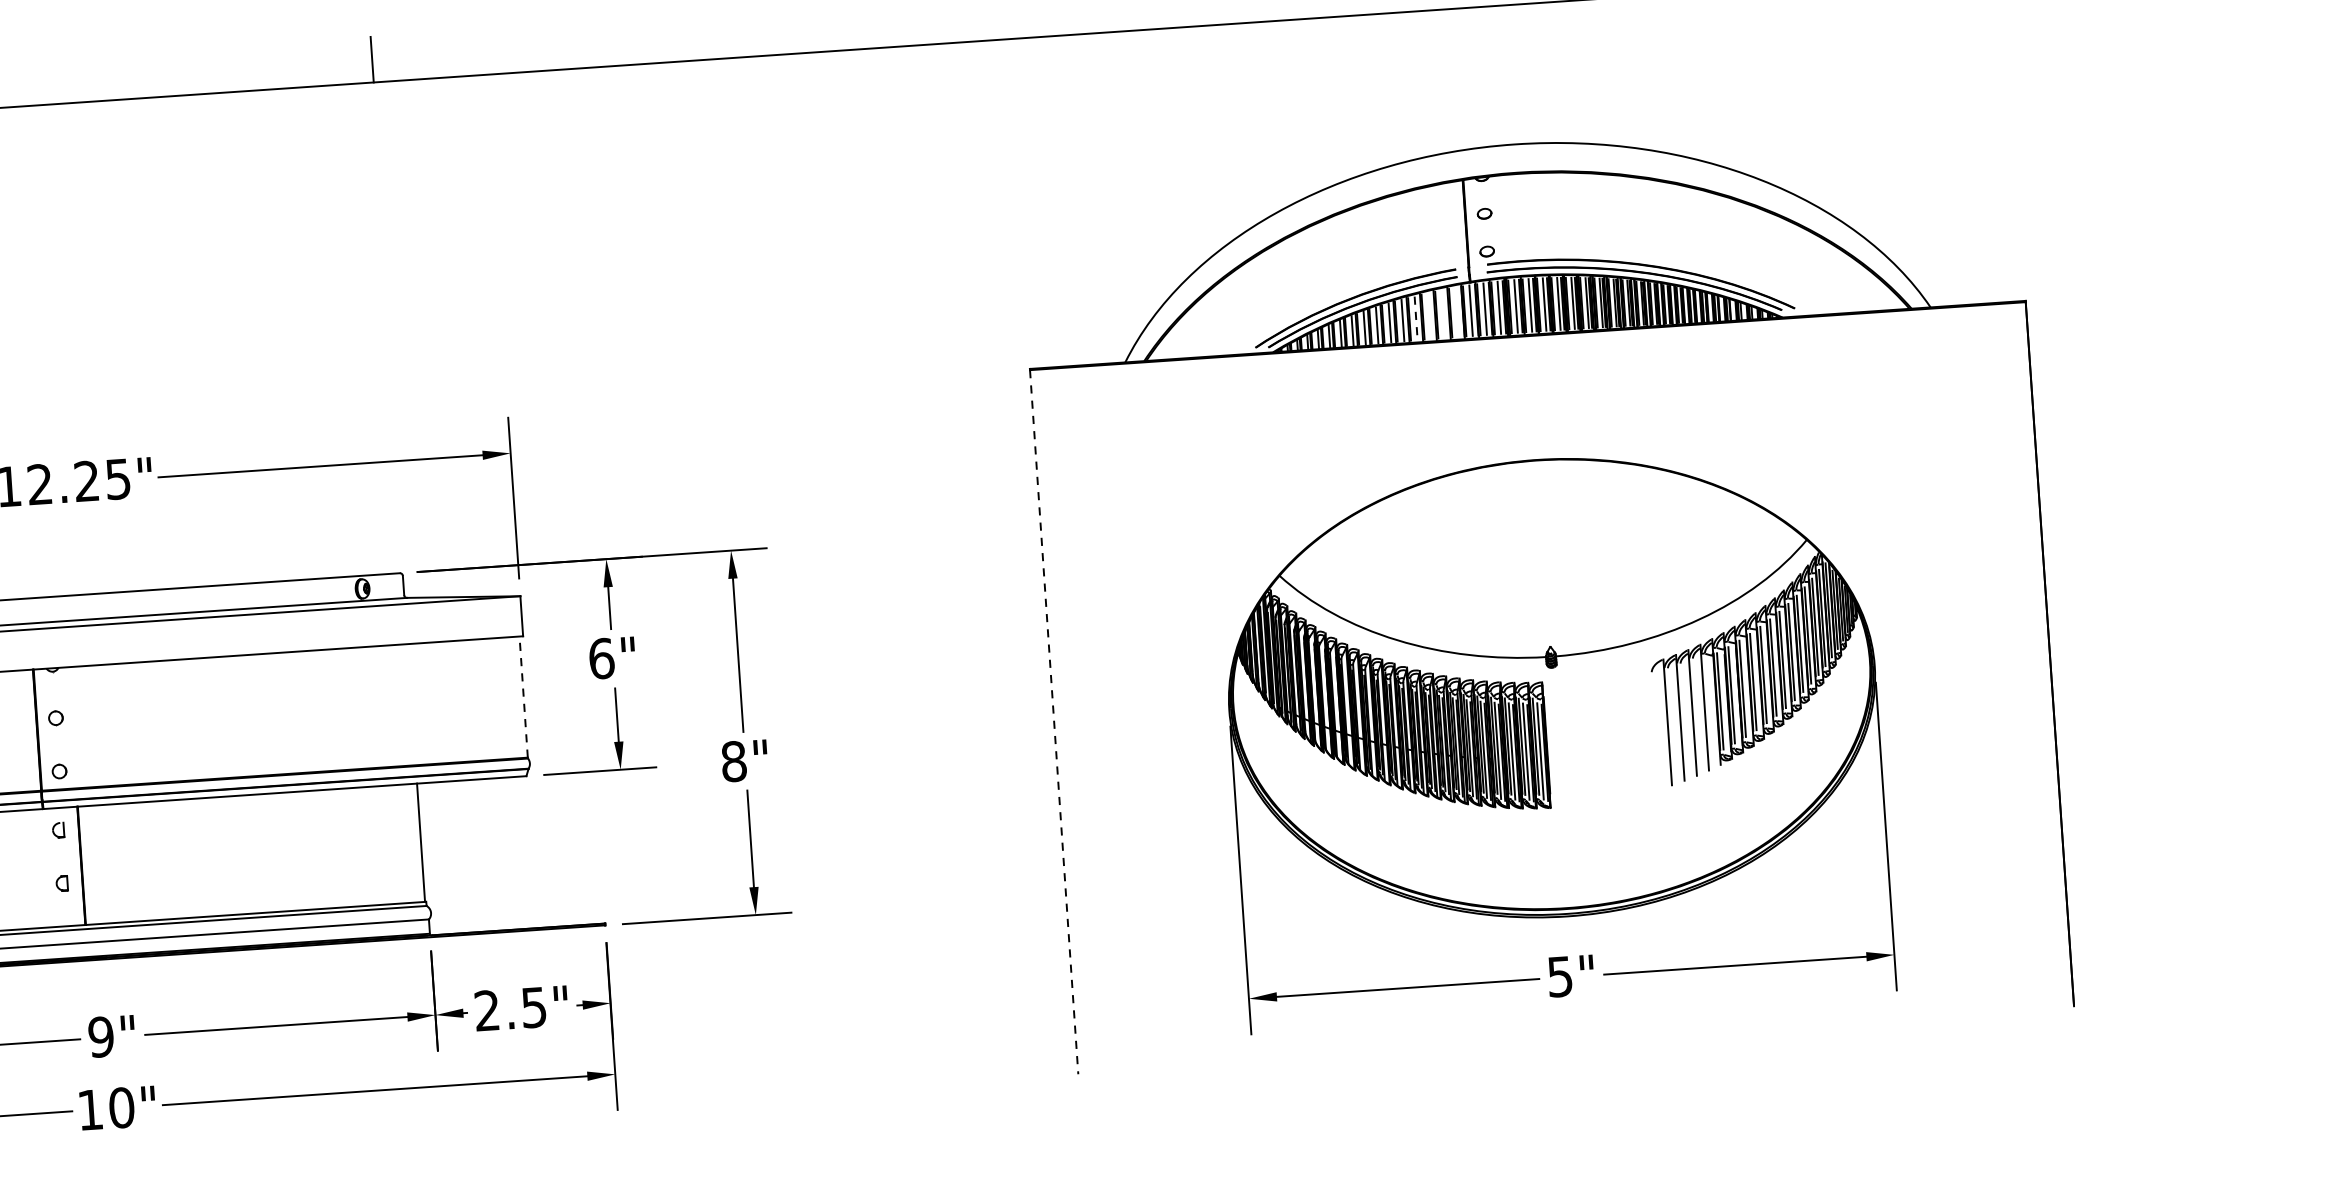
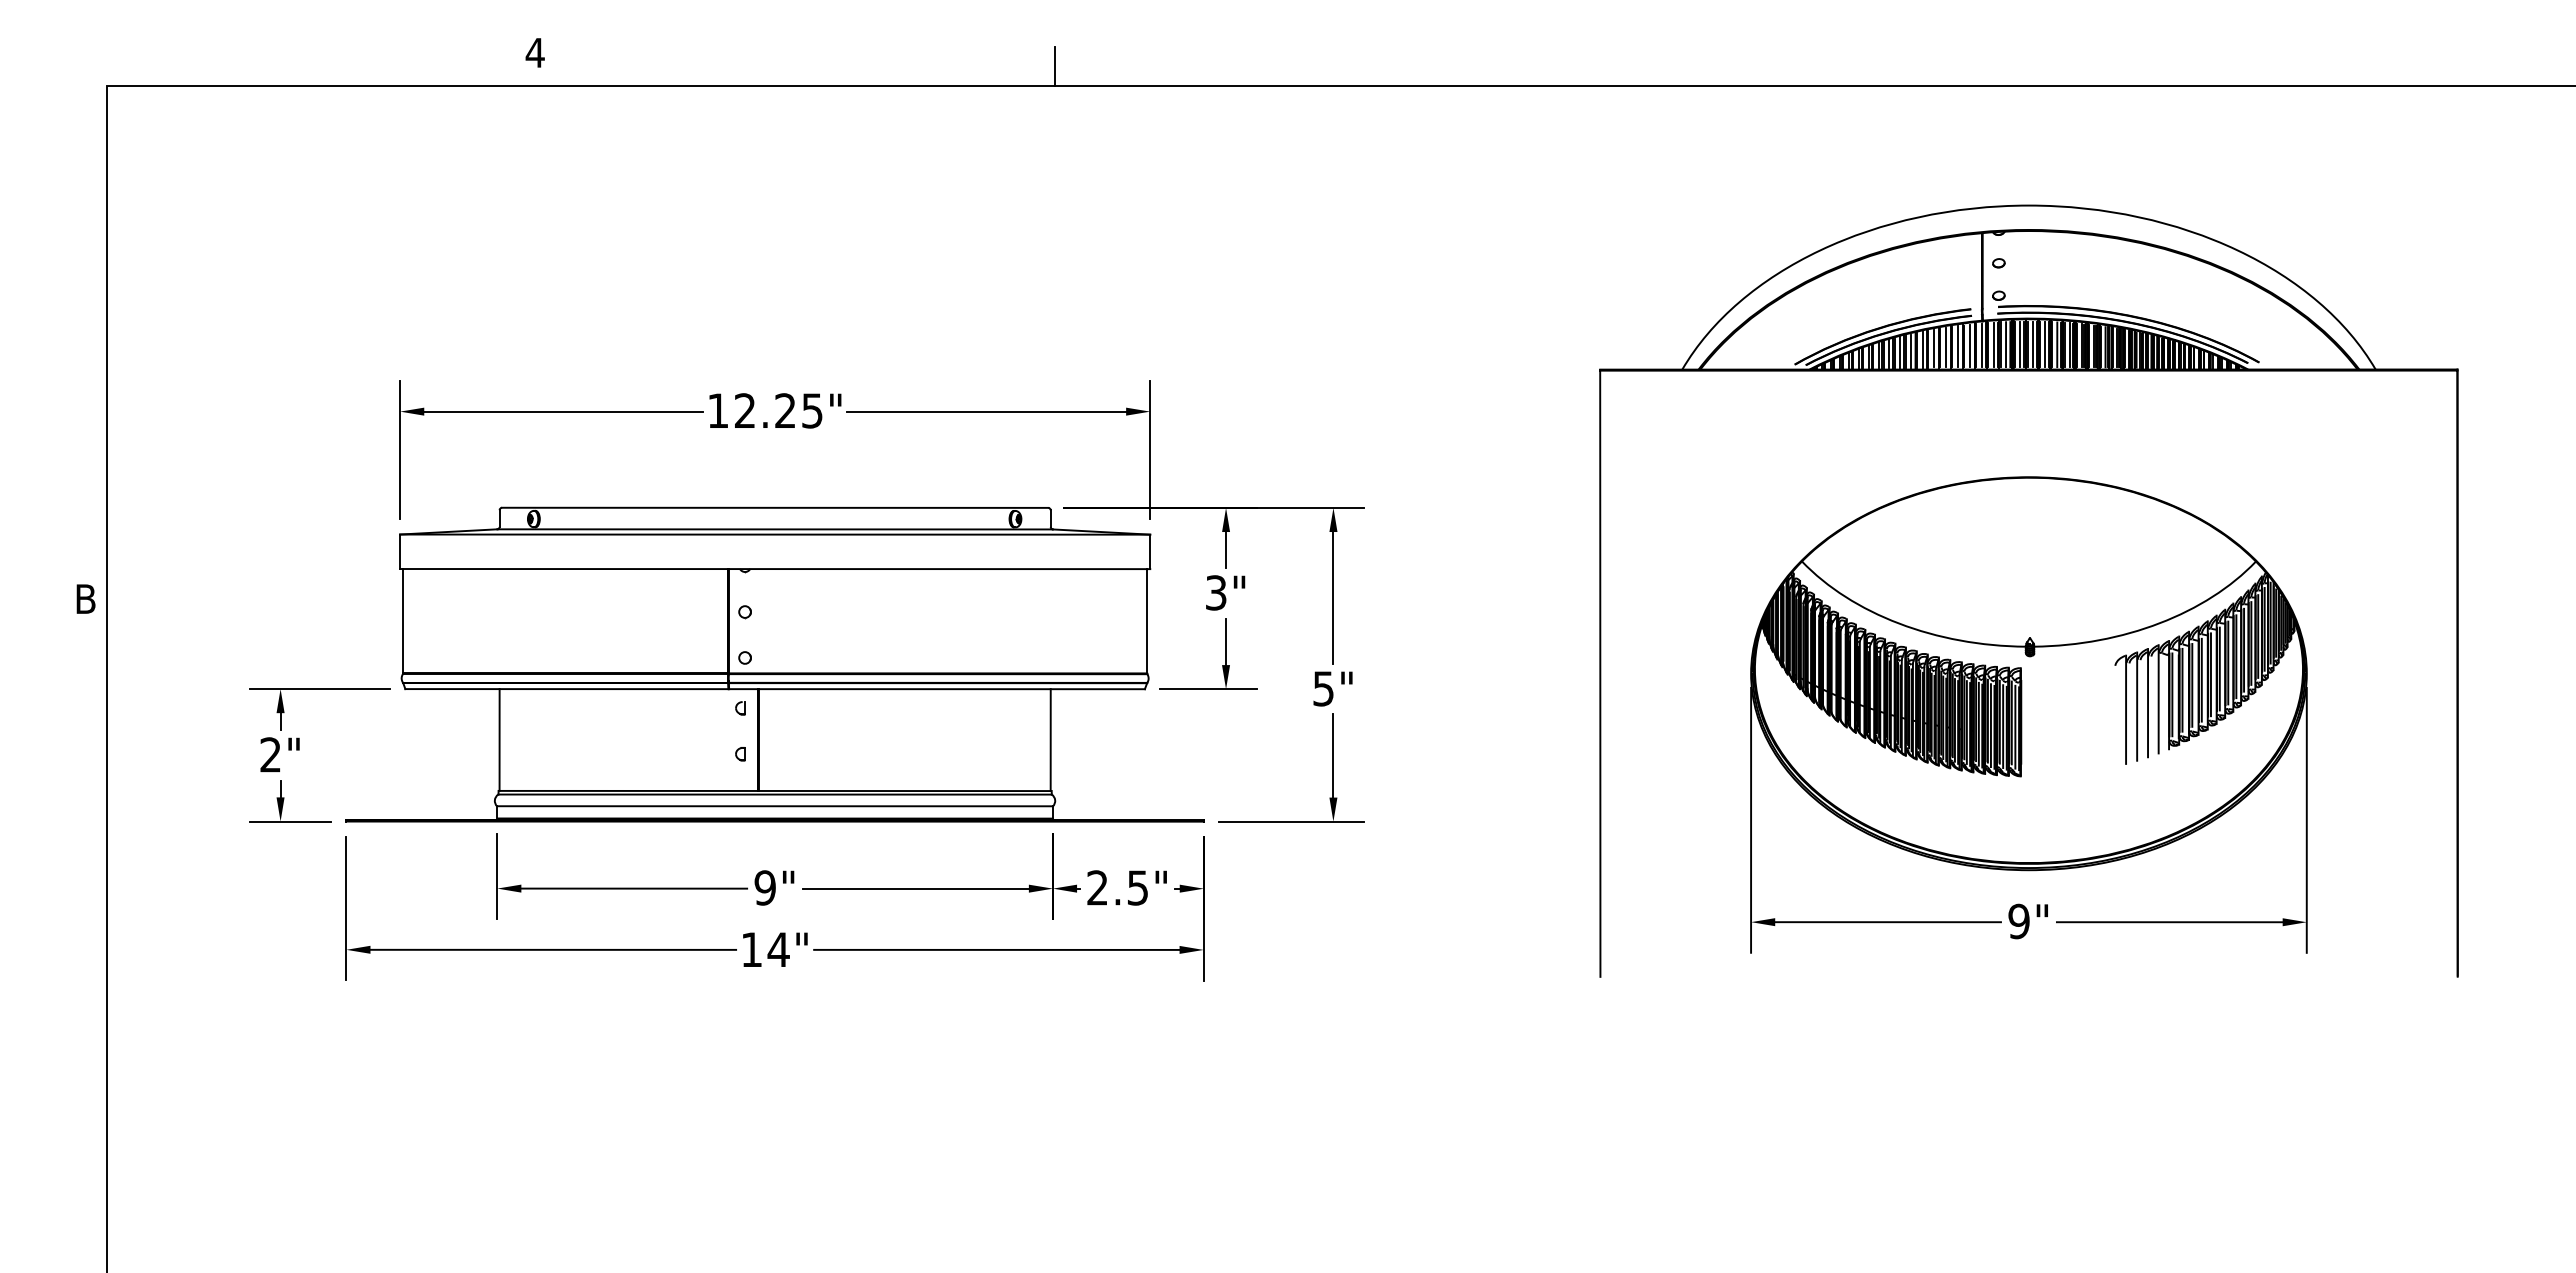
line: (1456, 311) -> (1969, 345), added
line: (1443, 313) -> (1957, 346), added
line: (1429, 315) -> (1945, 347), added
line: (1416, 317) -> (1934, 348), dashed -> solid
text: (601, 658) -> (1216, 592), 6" -> 3"
line: (524, 696) -> (1147, 620), dashed -> solid
line: (1054, 723) -> (1600, 674), dashed -> solid
text: (733, 761) -> (1323, 688), 8" -> 5"
text: (1559, 976) -> (2018, 921), 5" -> 9"
text: (121, 1107) -> (778, 949), 10" -> 14"

